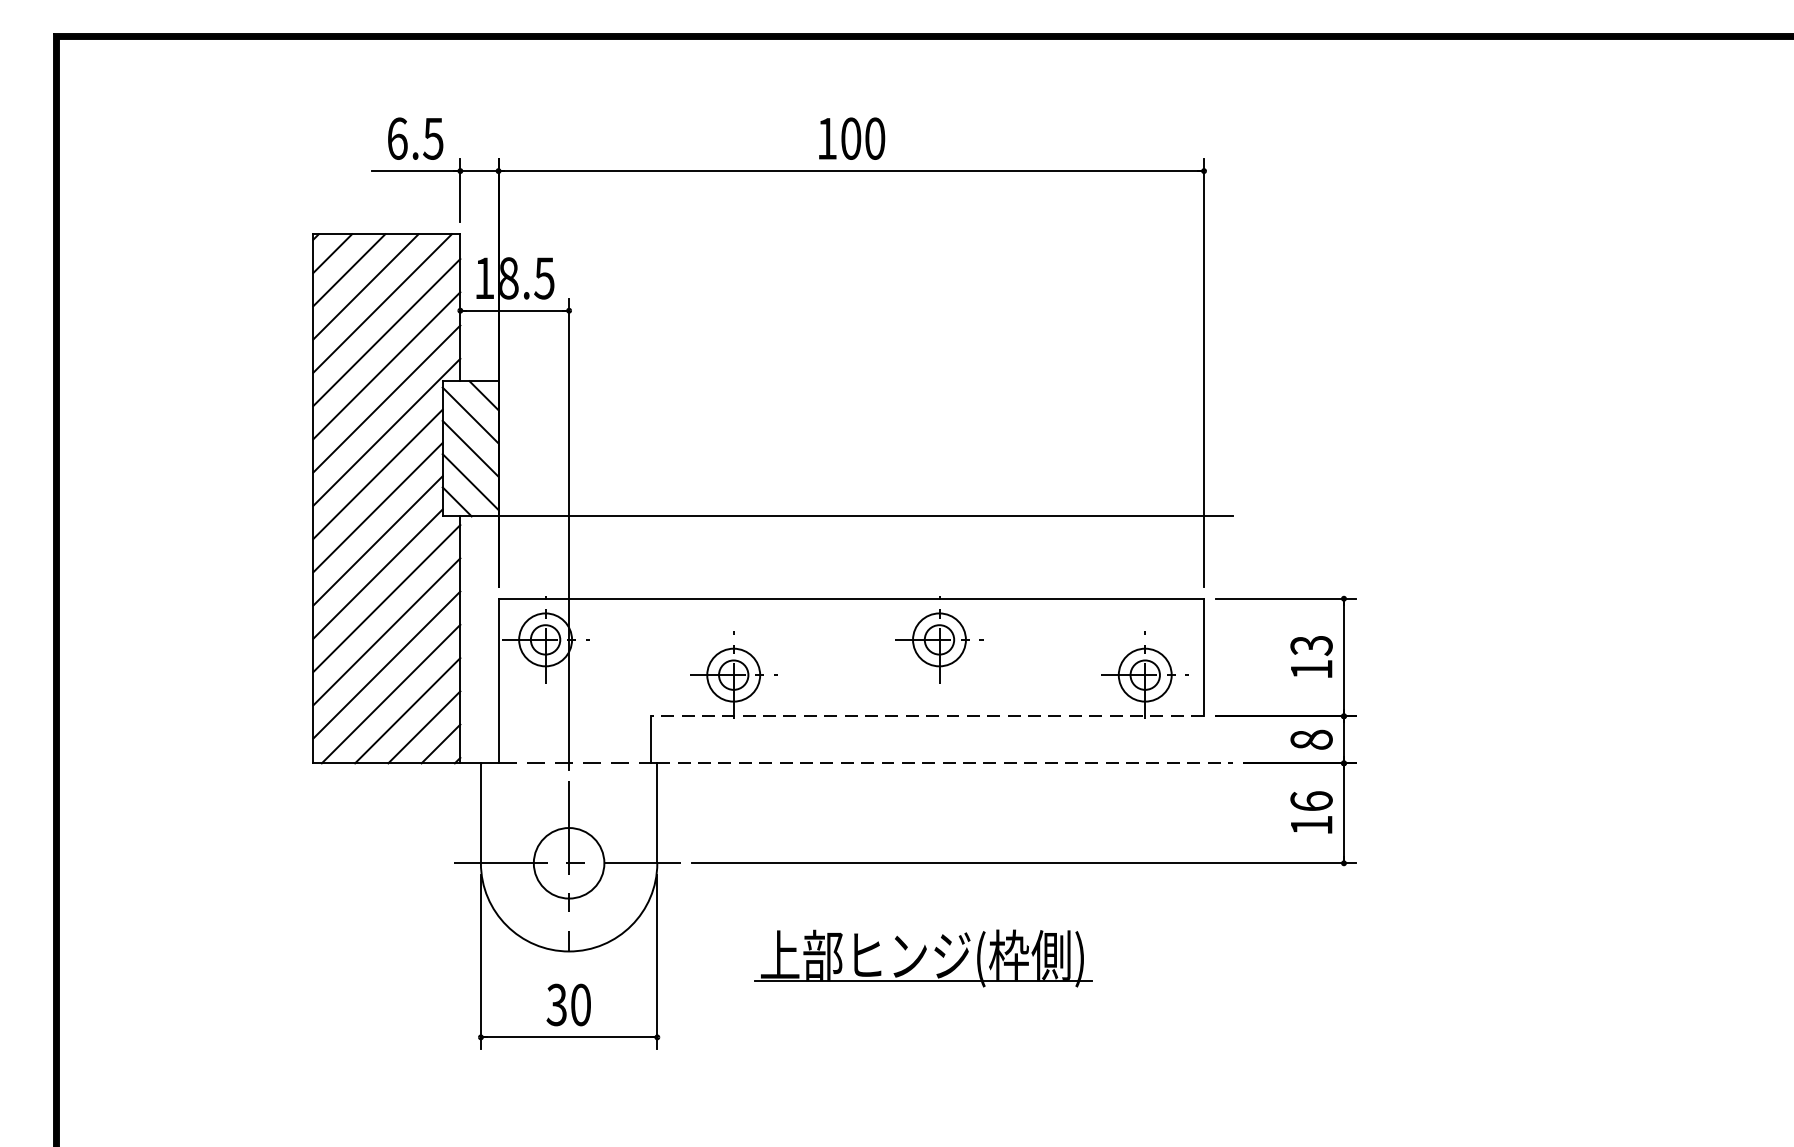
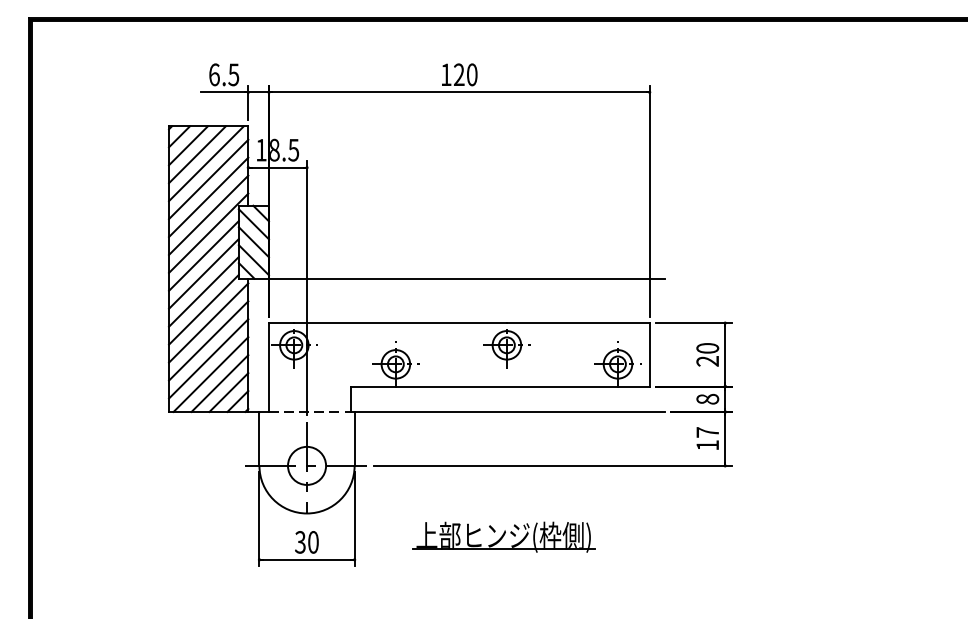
text: (851, 138) -> (459, 74), 100 -> 120
text: (1311, 656) -> (707, 354), 13 -> 20
line: (927, 716) -> (500, 386), dashed -> solid
line: (946, 762) -> (510, 411), dashed -> solid
text: (1311, 801) -> (707, 432), 16 -> 17
part: (922, 957) -> (503, 536), moved

